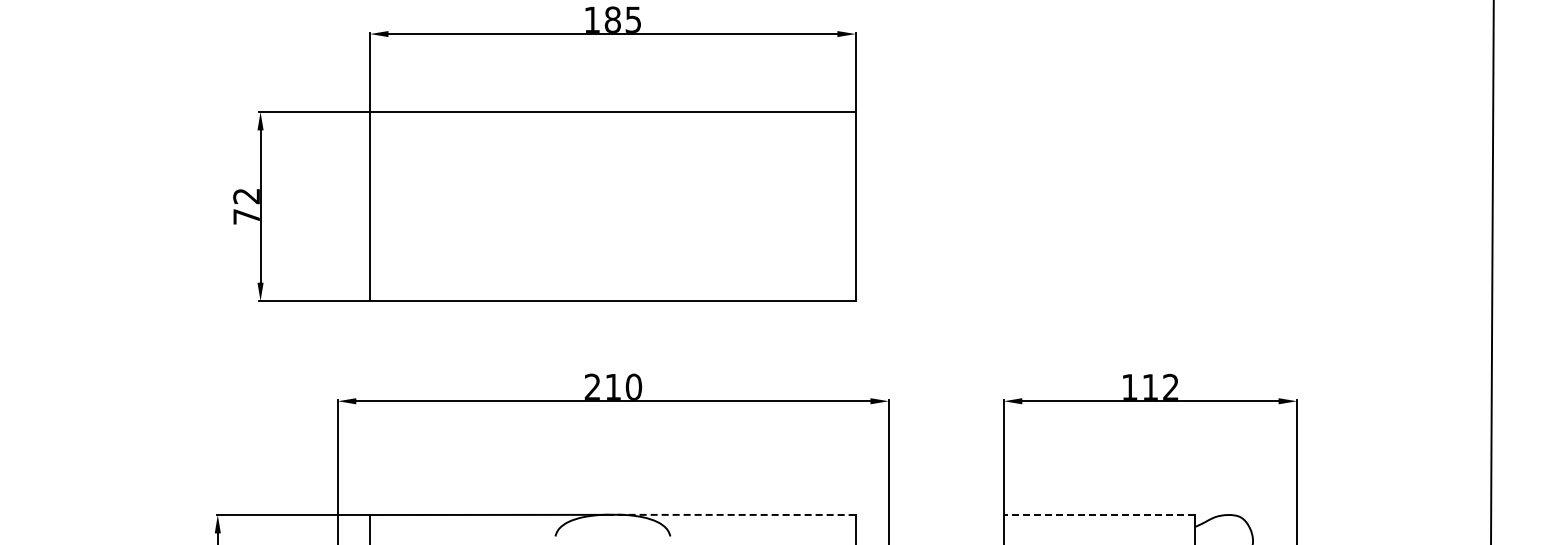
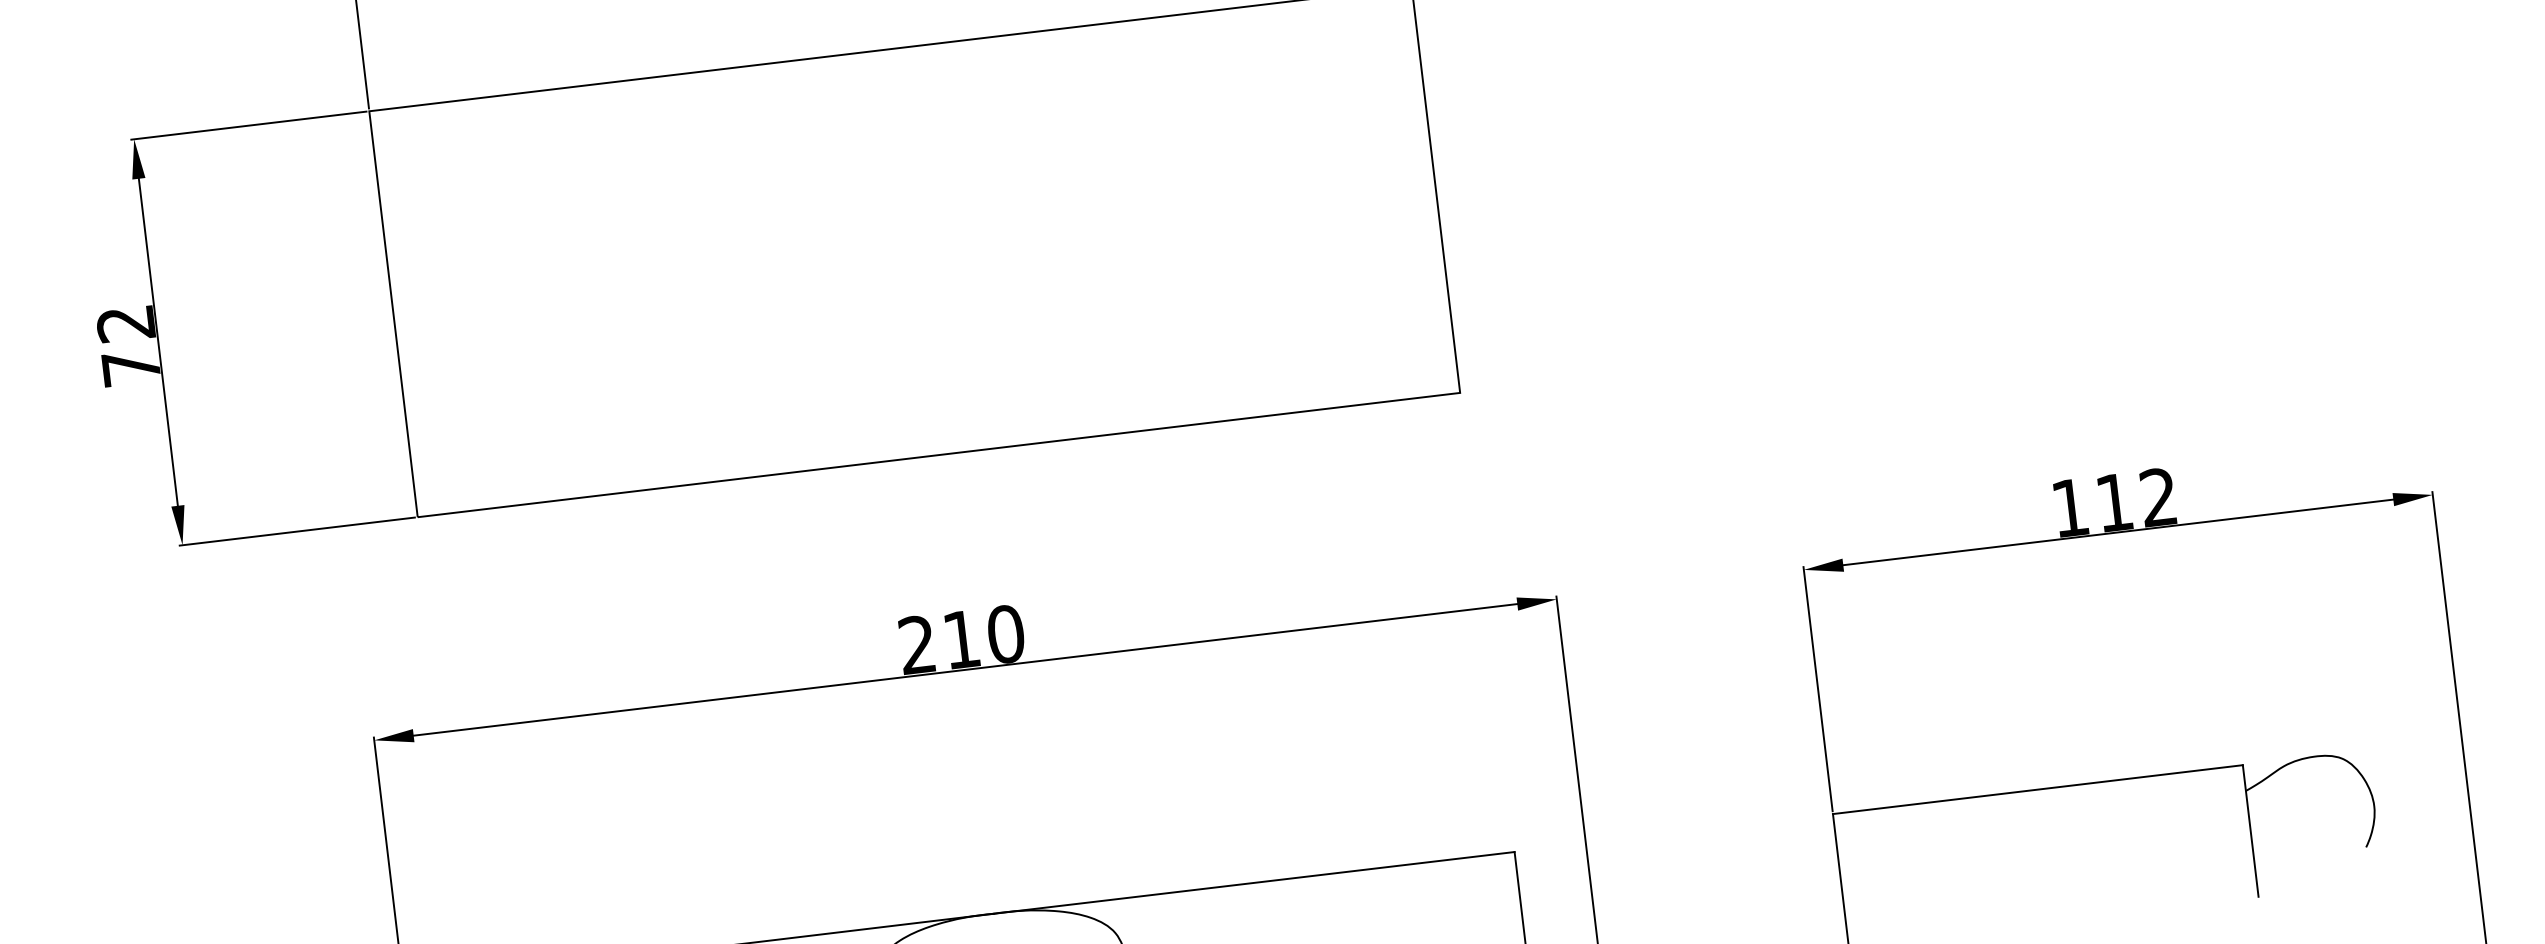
line: (733, 514) -> (1252, 882), dashed -> solid
line: (1098, 515) -> (2036, 790), dashed -> solid

